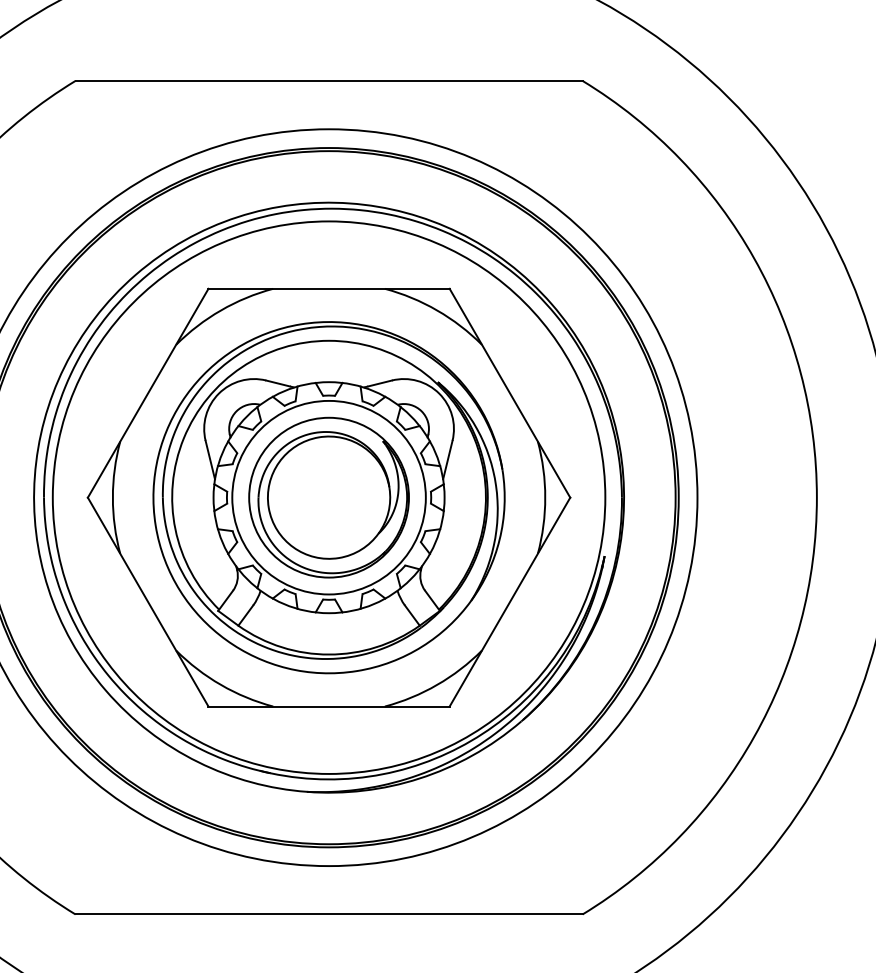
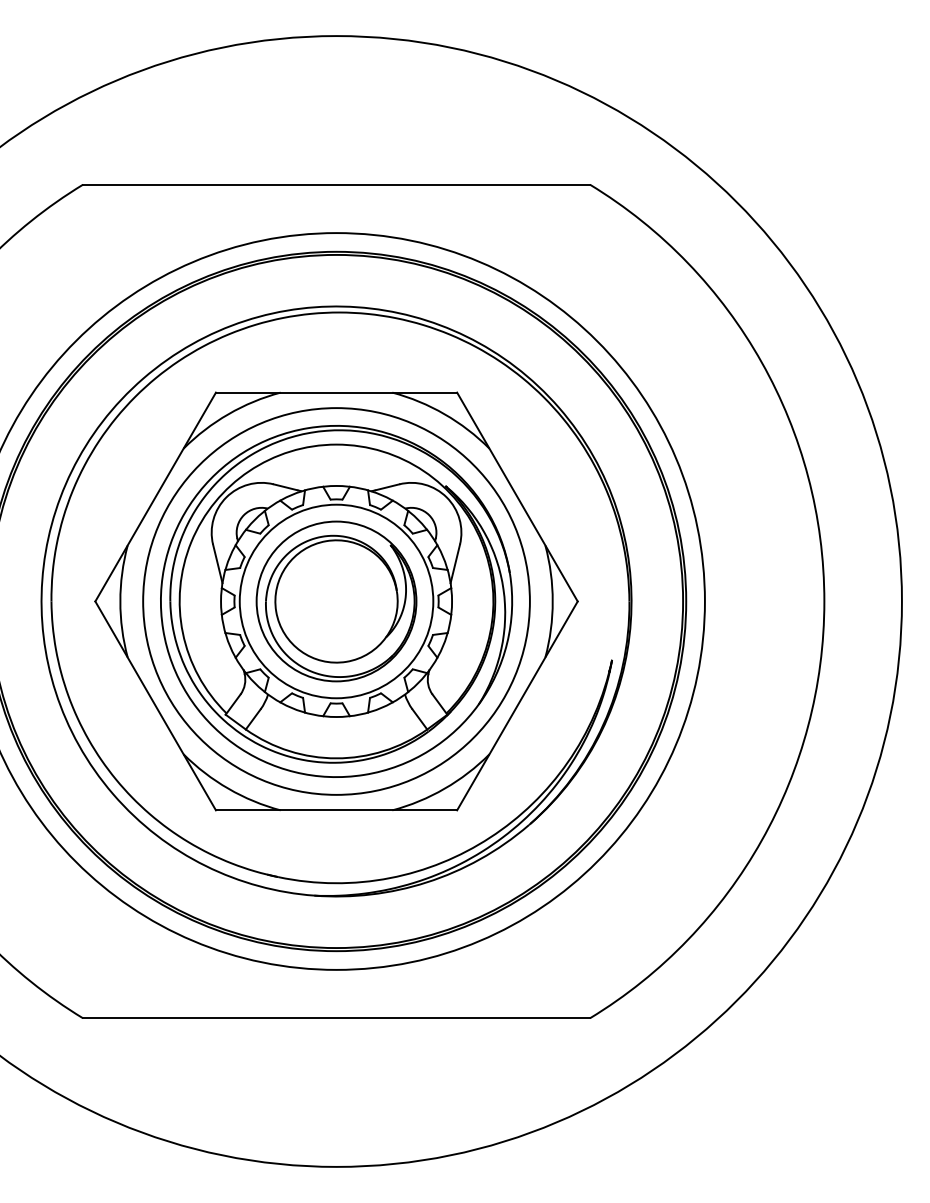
circle: (329, 497) -> (336, 601), size x0.7

